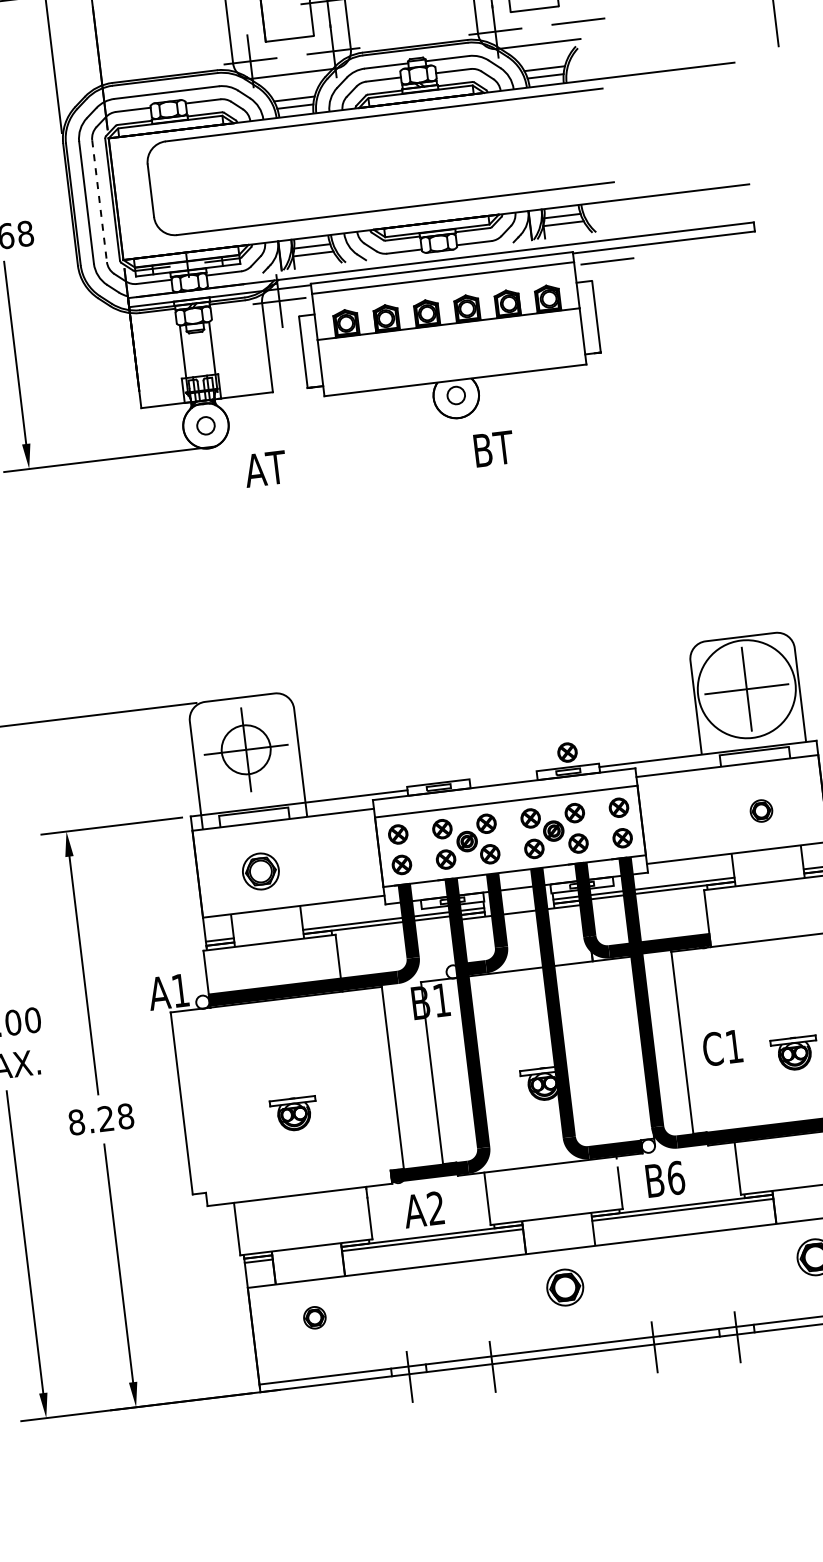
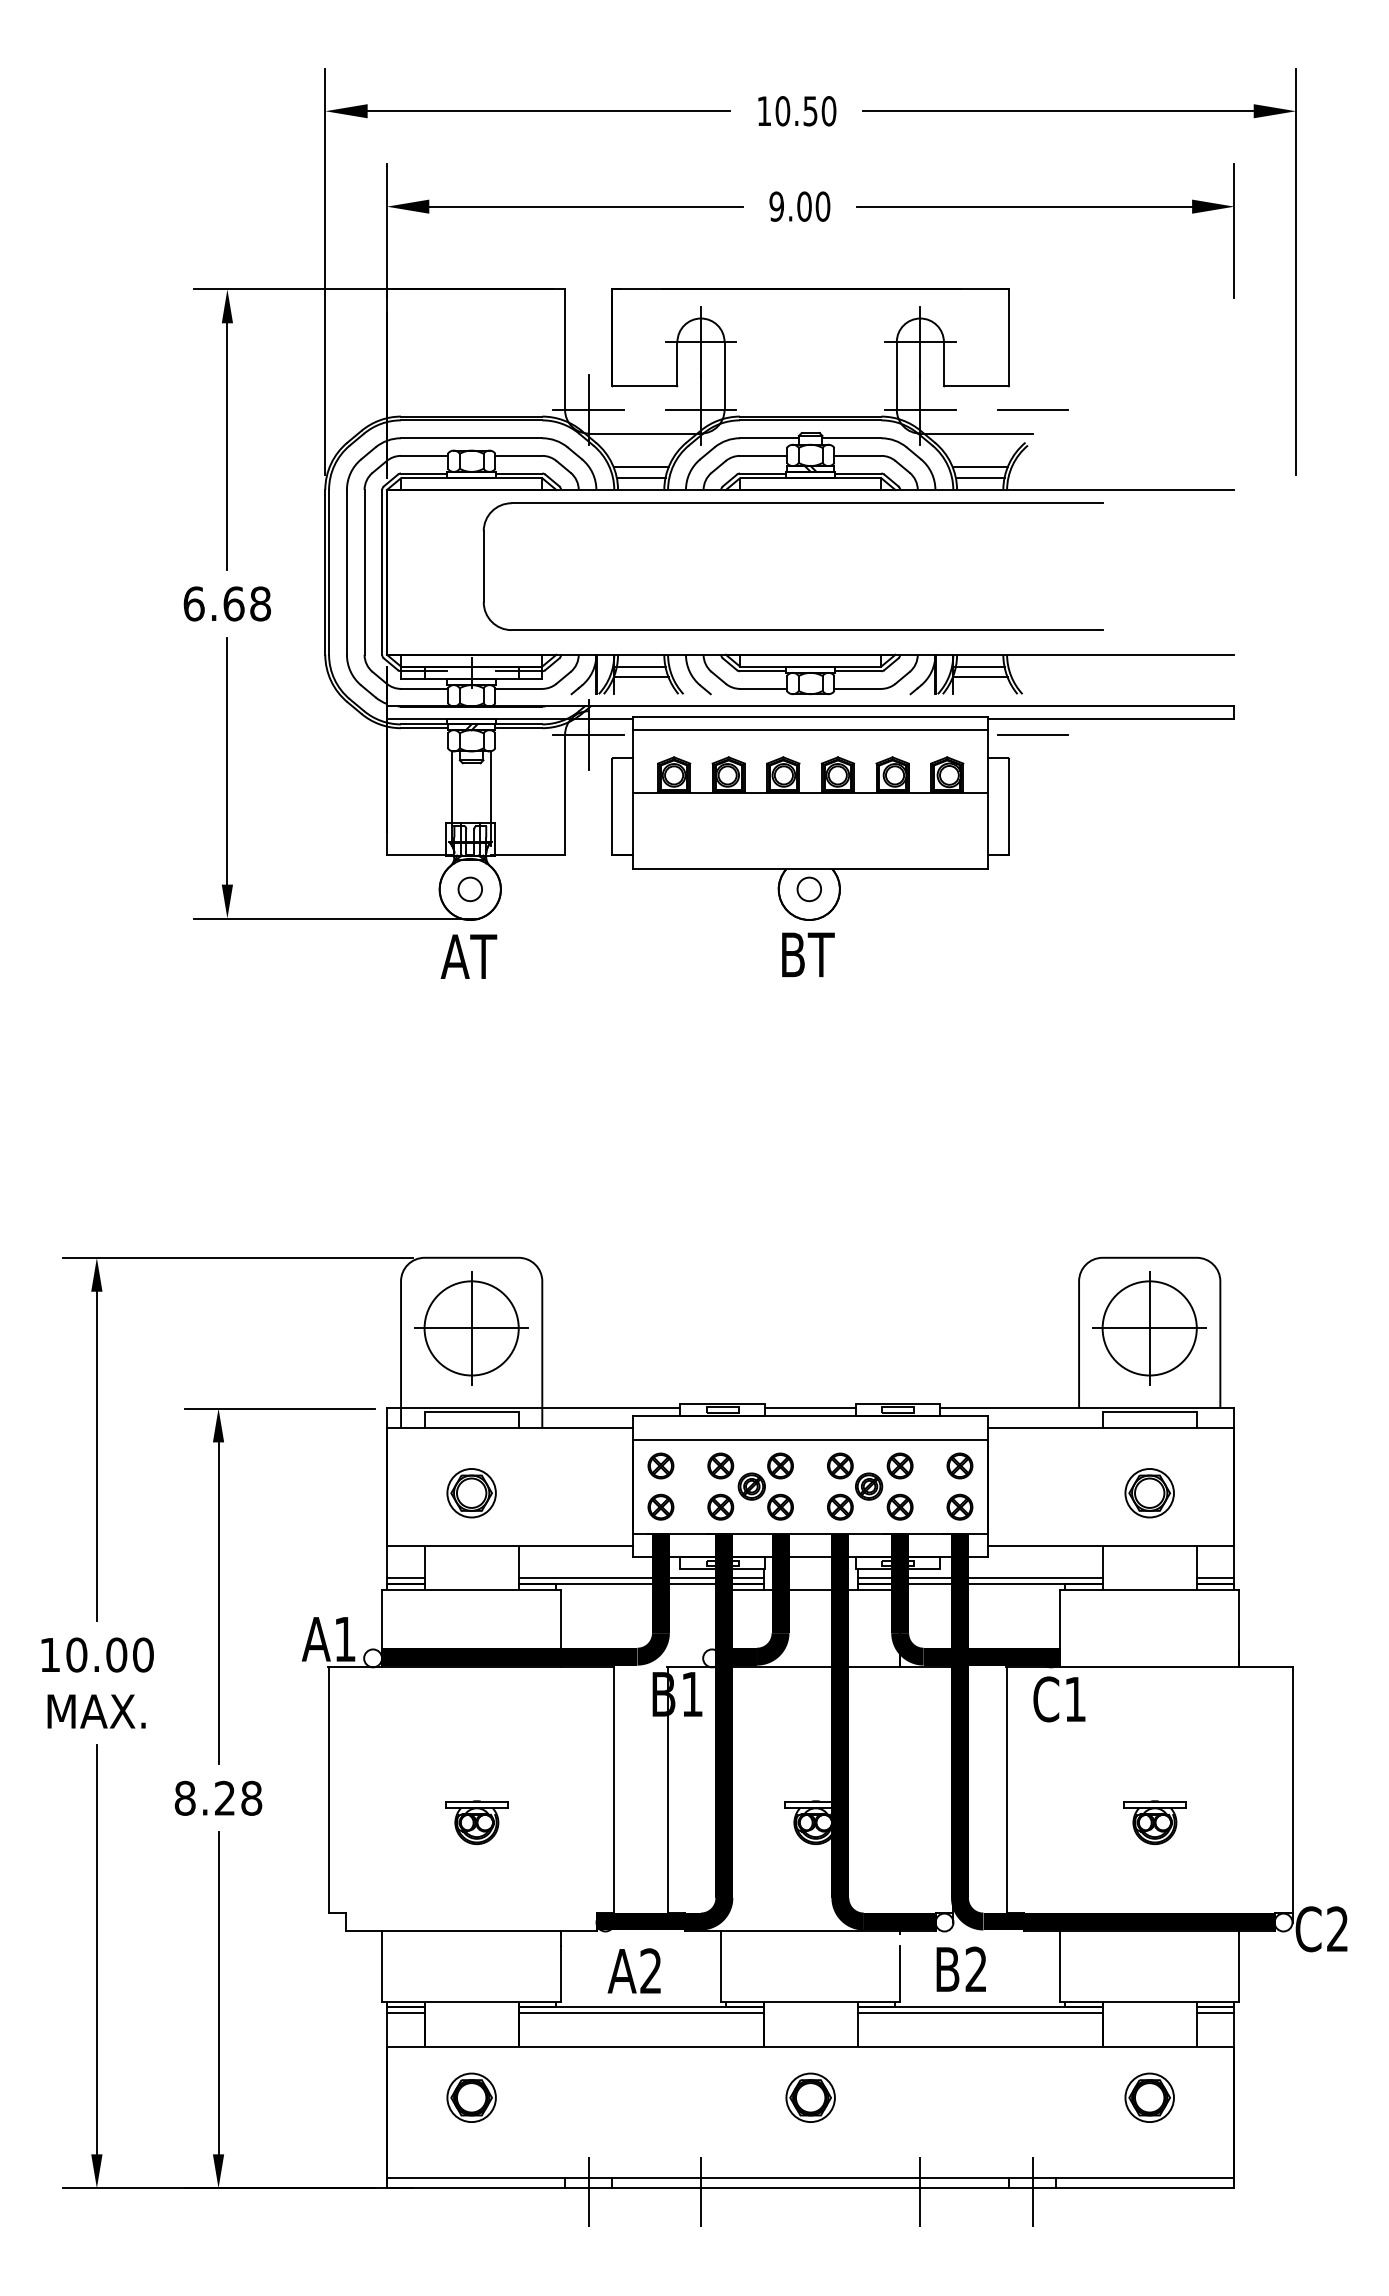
part: (373, 116) -> (792, 503), moved
line: (99, 201) -> (364, 572), dashed -> solid
text: (494, 448) -> (808, 954), moved
text: (265, 468) -> (468, 956), moved
circle: (746, 689) -> (1149, 1328), size x0.71
circle: (246, 749) -> (471, 1328), size x1.43
part: (567, 752) -> (899, 1383), removed
line: (503, 778) -> (810, 1408), added
part: (761, 811) -> (1149, 1493), size x1.67
text: (722, 1048) -> (1059, 1699), moved
text: (676, 1178) -> (976, 1969), B6 -> B2
part: (314, 1317) -> (471, 2097), size x1.67

